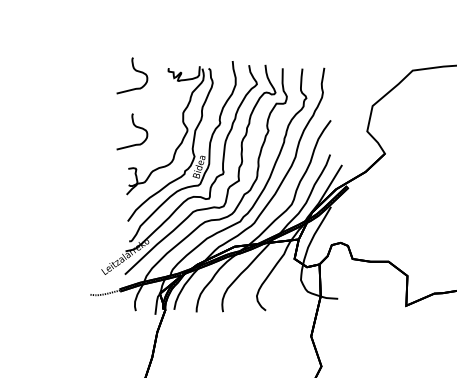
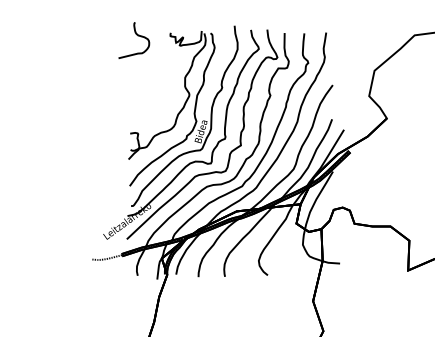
curve: (135, 127) -> (137, 92), removed

